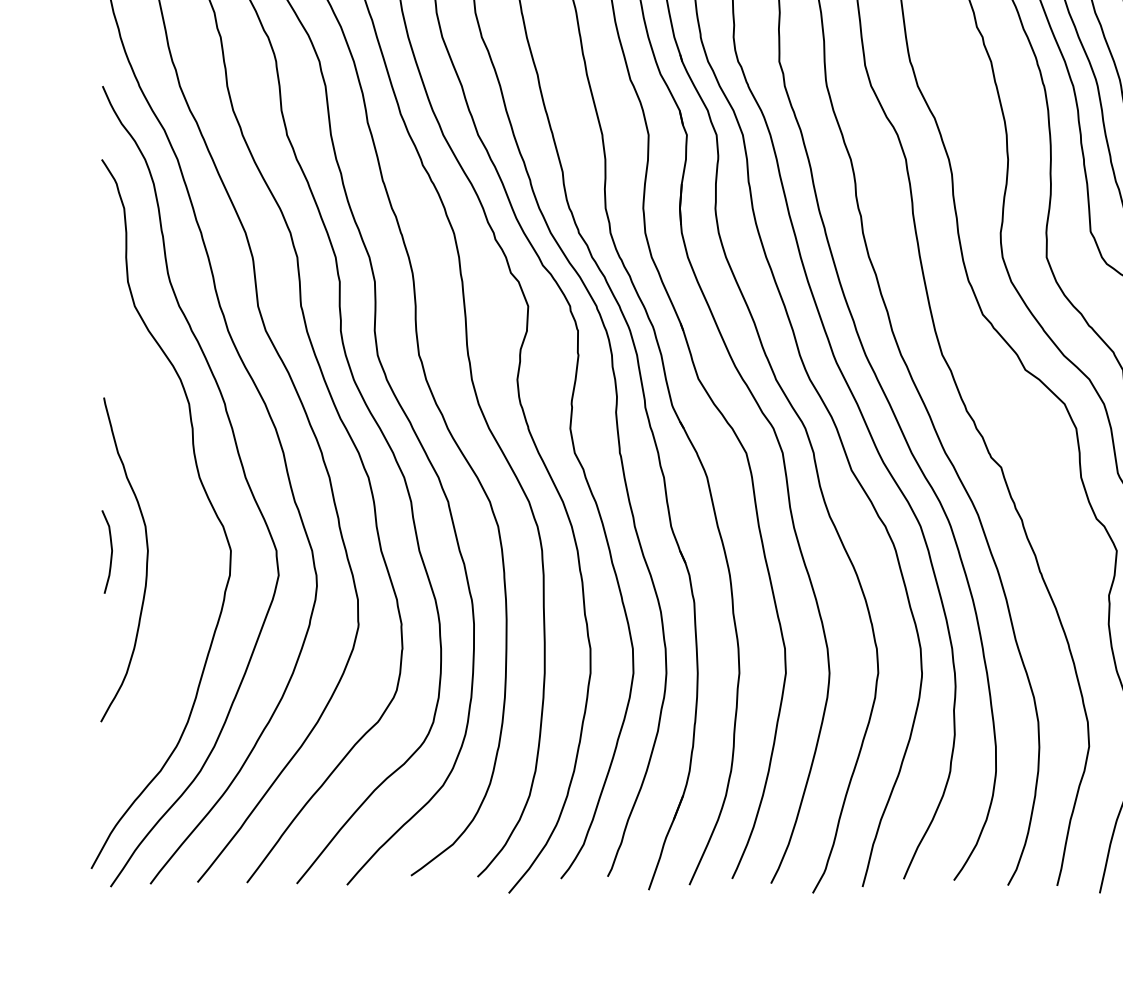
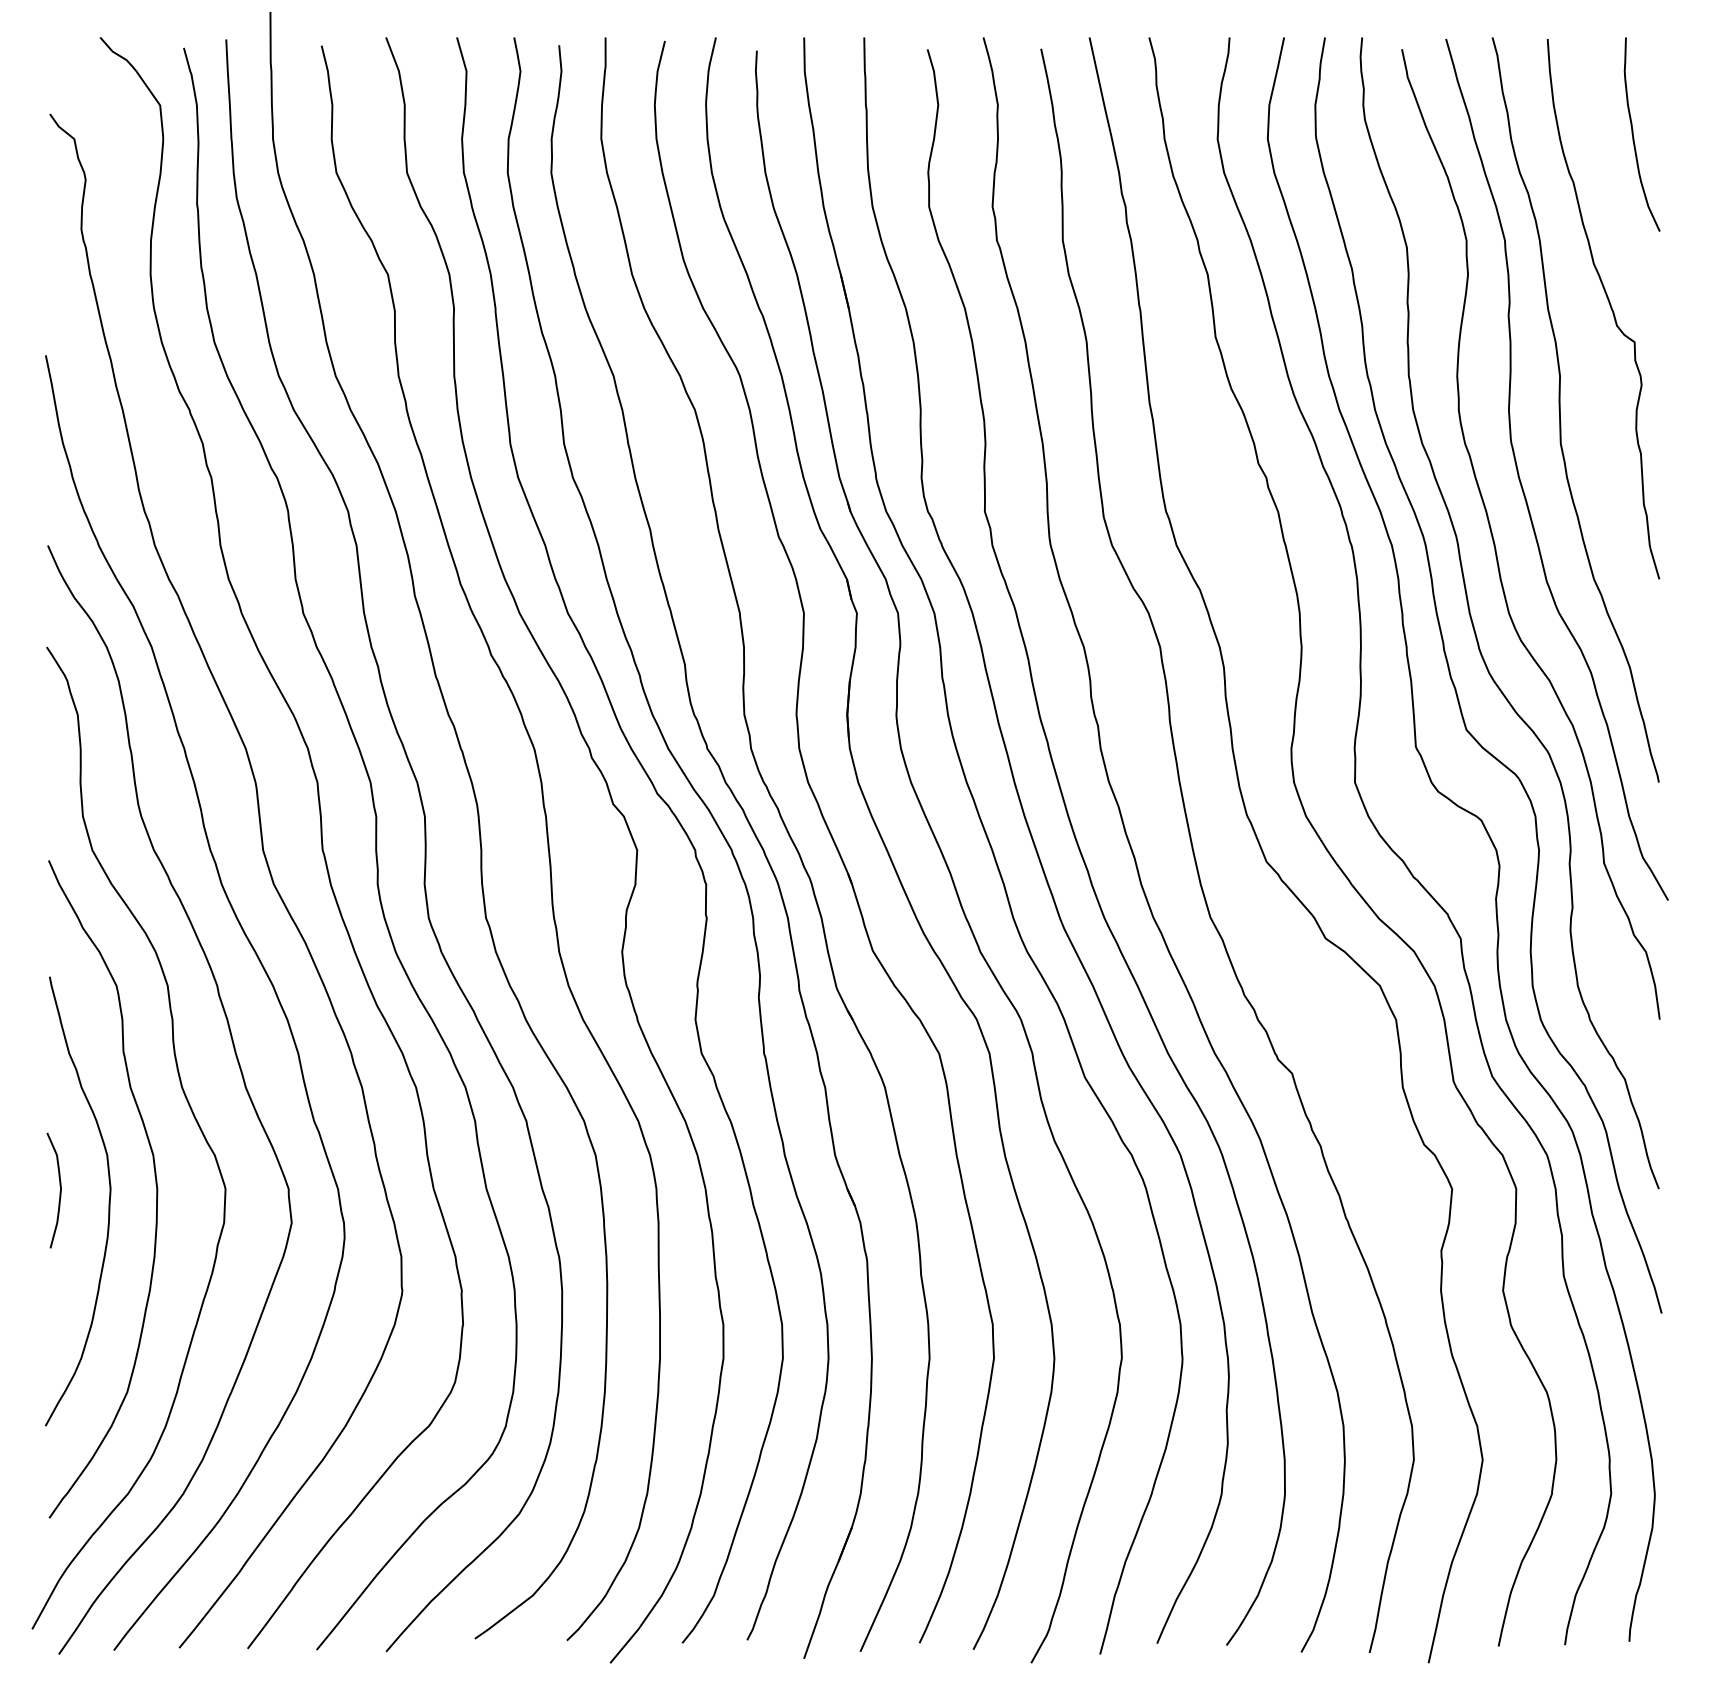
curve: (180, 547) -> (155, 1184), added

